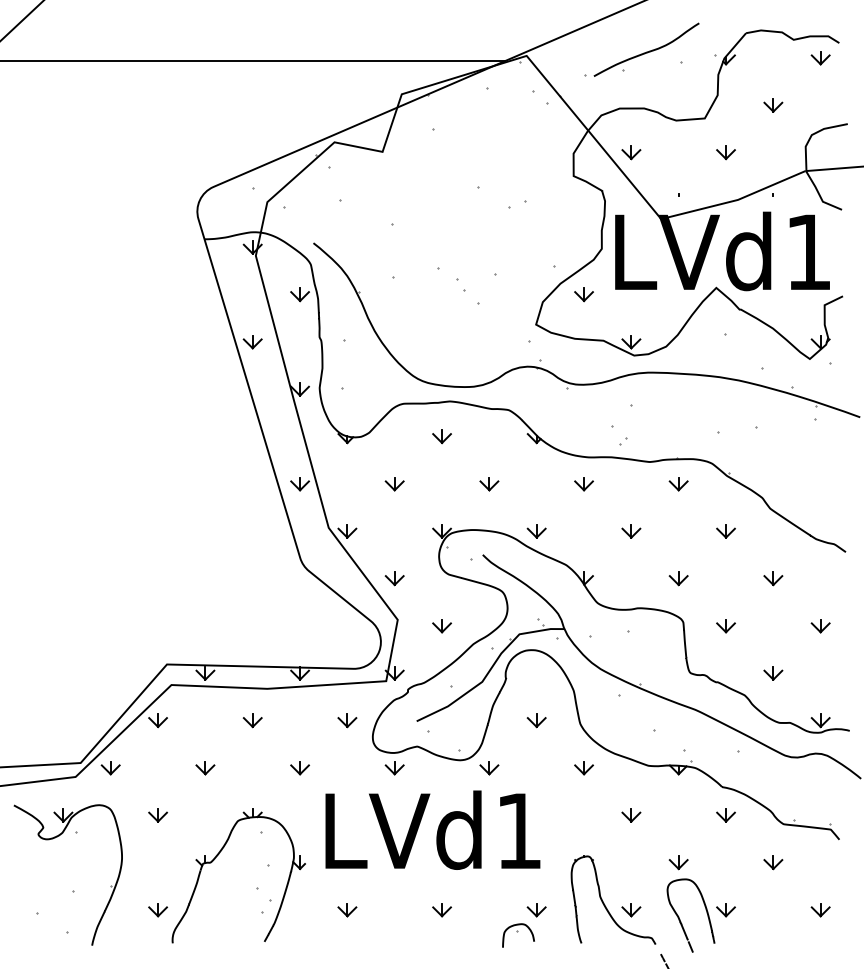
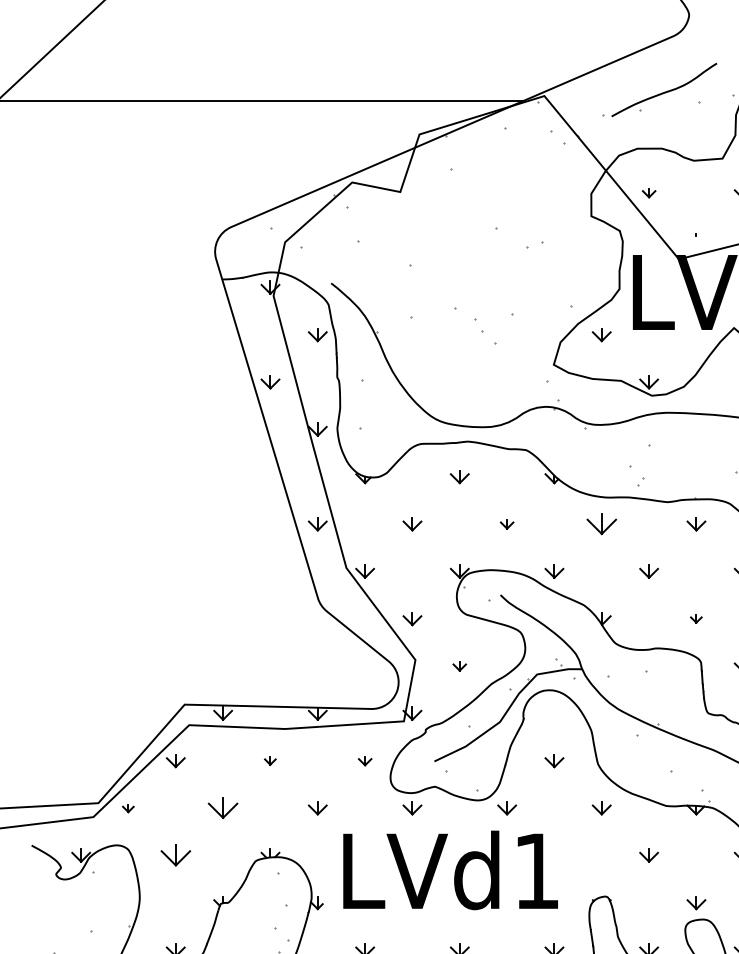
part: (631, 152) -> (649, 192), size x0.7
part: (489, 484) -> (507, 524), size x0.7
part: (583, 484) -> (601, 524), size x1.6
part: (678, 578) -> (696, 618), size x0.6
part: (441, 626) -> (459, 666), size x0.7
part: (252, 720) -> (270, 760), size x0.6
part: (347, 720) -> (365, 760), size x0.7
part: (110, 768) -> (128, 808), size x0.6
part: (205, 768) -> (223, 808), size x1.6
part: (157, 815) -> (175, 855), size x1.6

